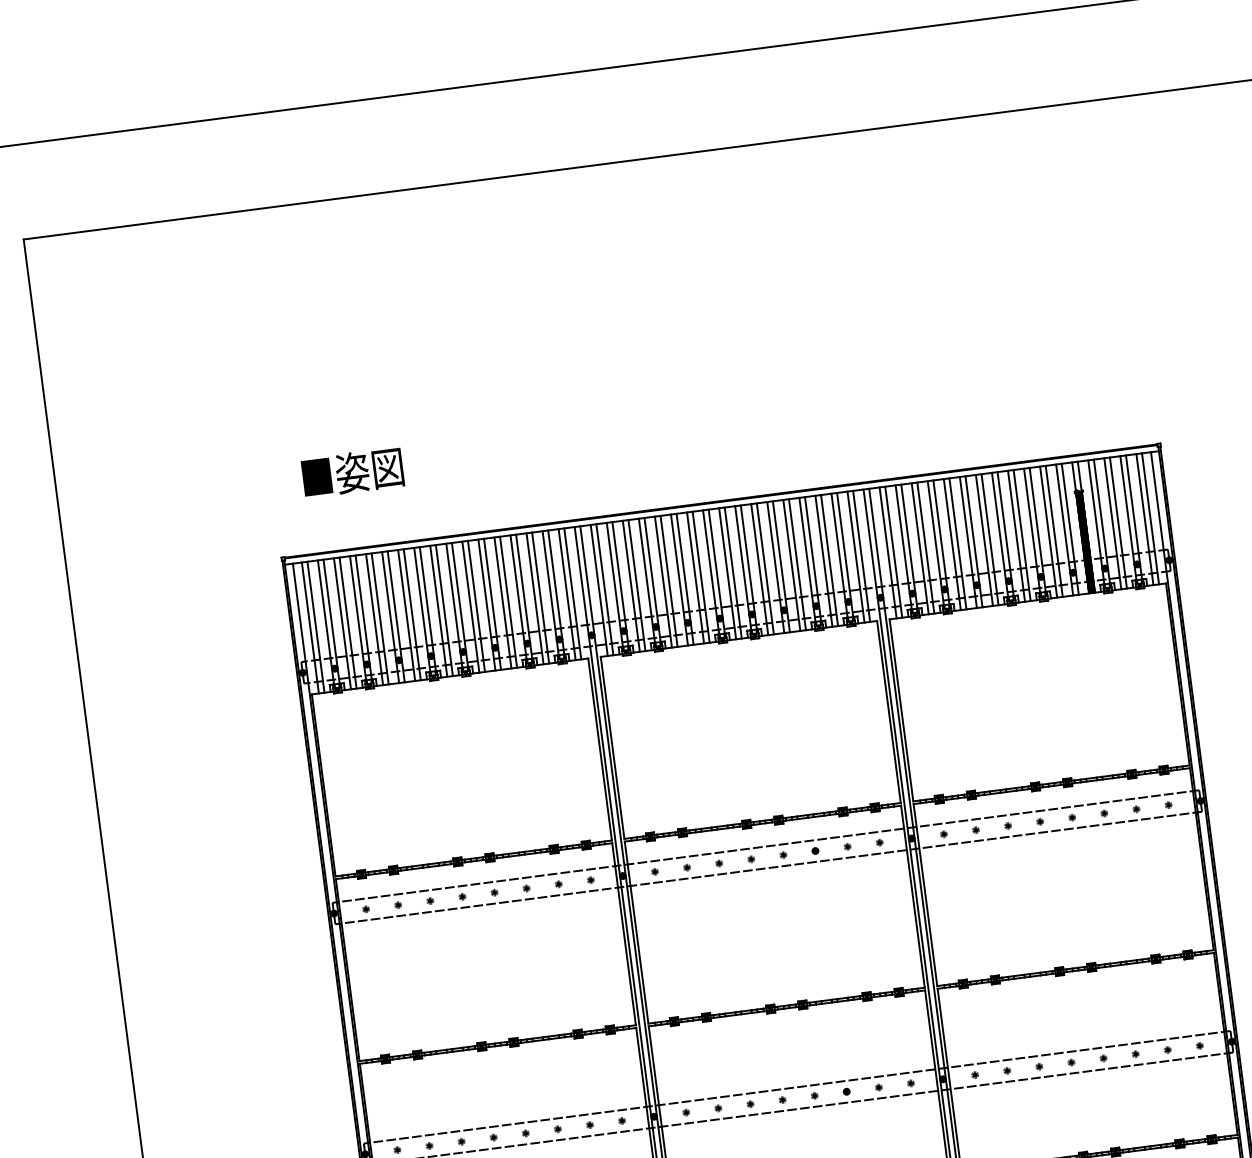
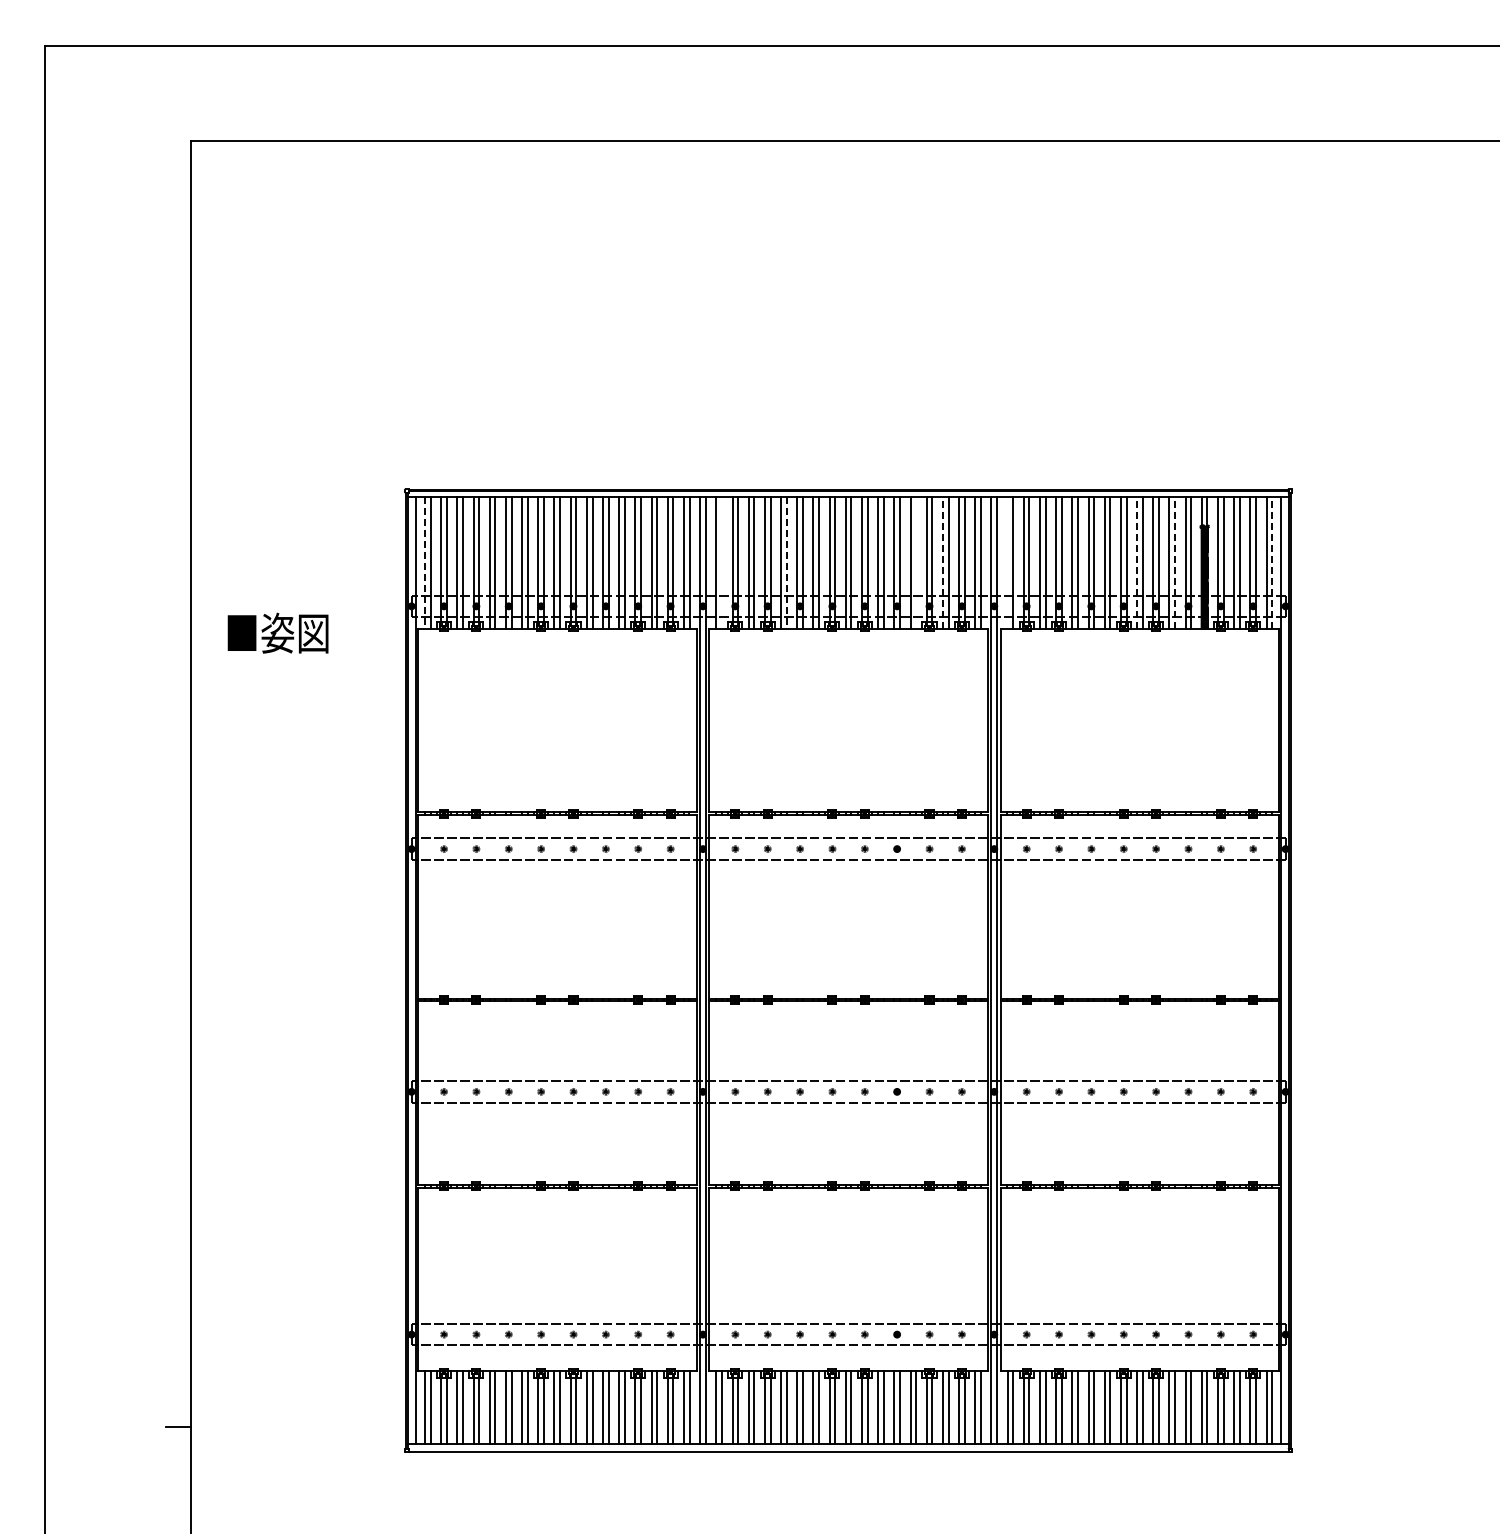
text: (352, 471) -> (277, 632), moved
line: (1150, 518) -> (1272, 562), solid -> dashed
line: (1054, 530) -> (1175, 562), solid -> dashed
line: (1016, 535) -> (1137, 562), solid -> dashed
line: (887, 552) -> (1007, 562), removed
line: (823, 560) -> (942, 562), solid -> dashed
line: (797, 564) -> (916, 562), removed
line: (668, 582) -> (786, 563), solid -> dashed
line: (604, 589) -> (721, 562), removed
line: (310, 628) -> (425, 563), solid -> dashed

